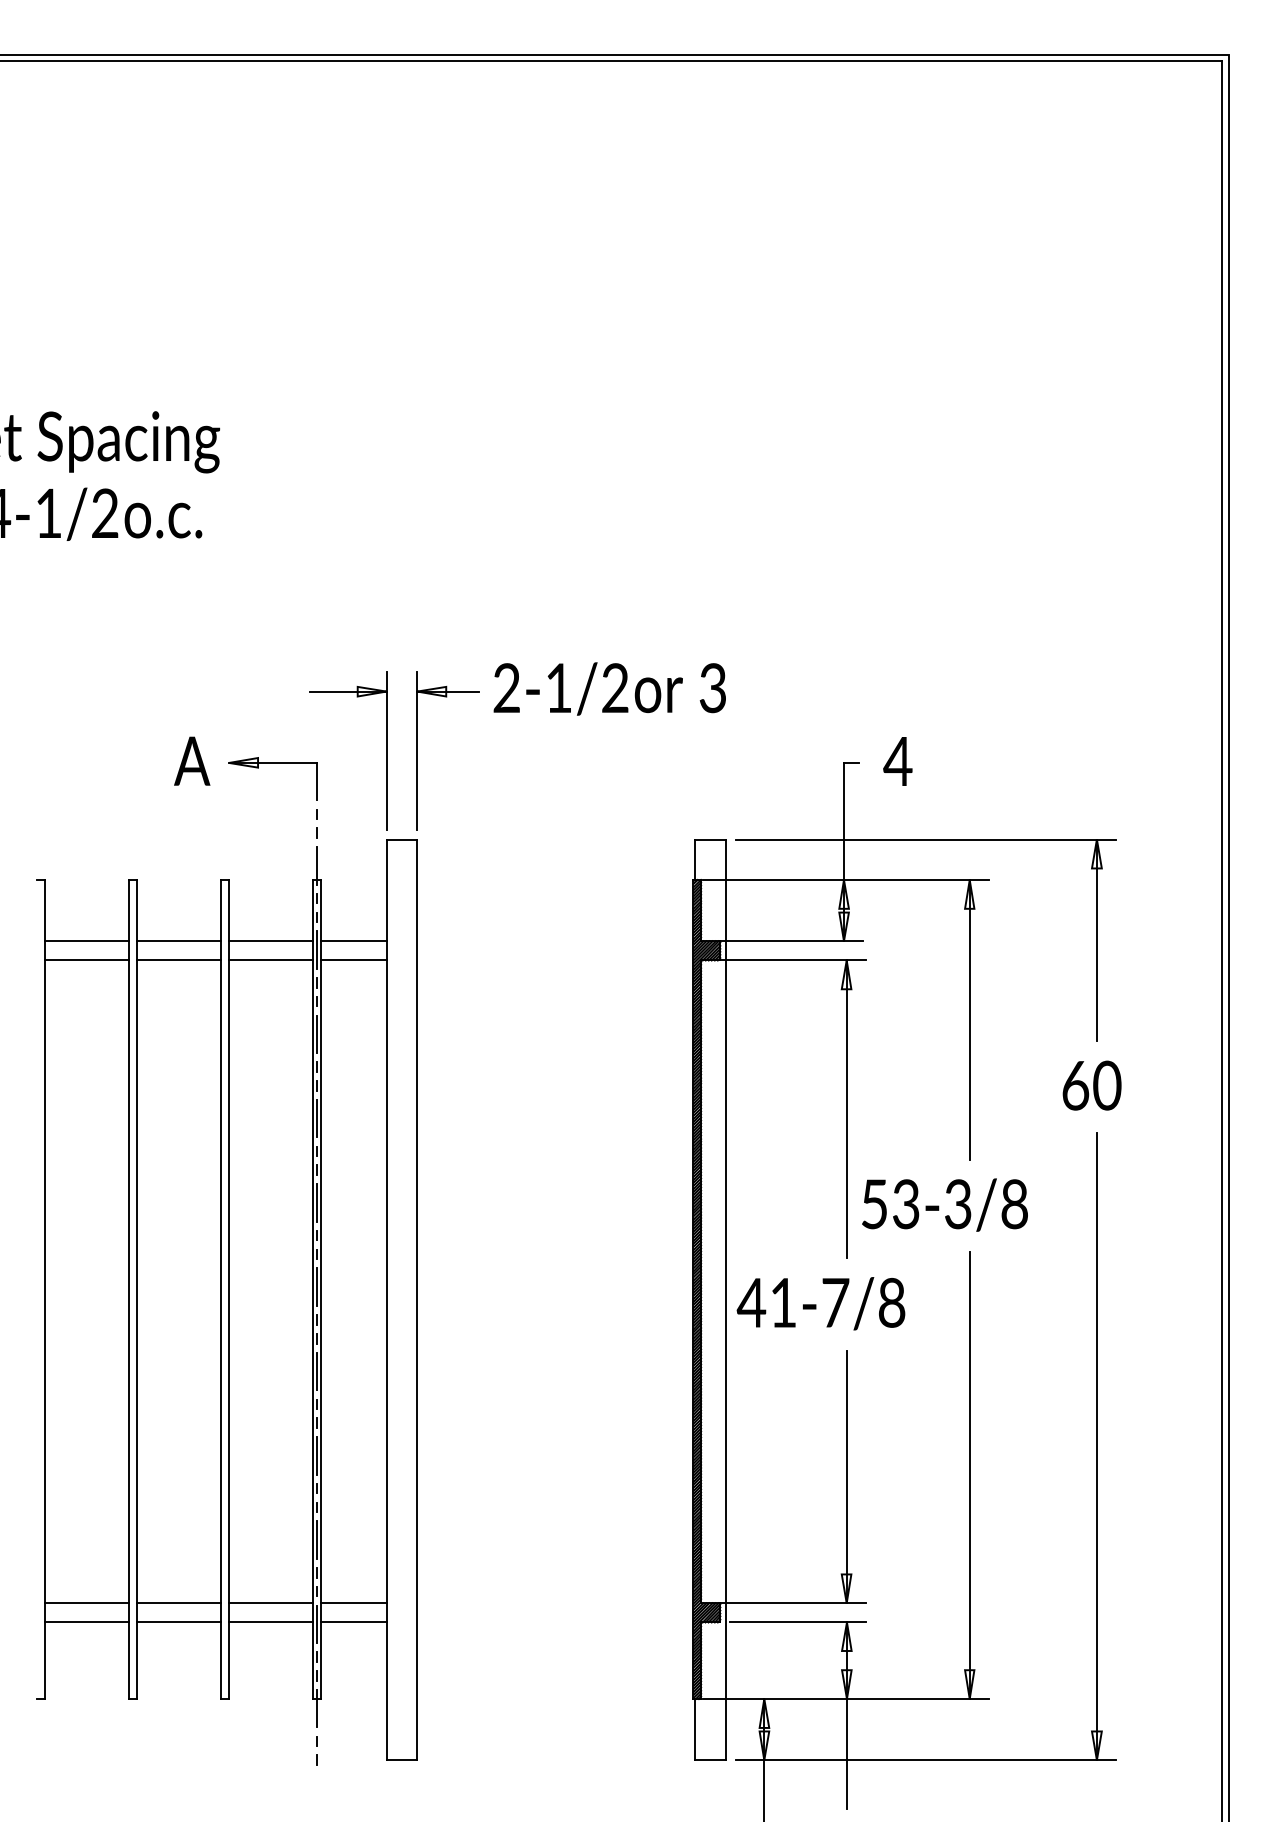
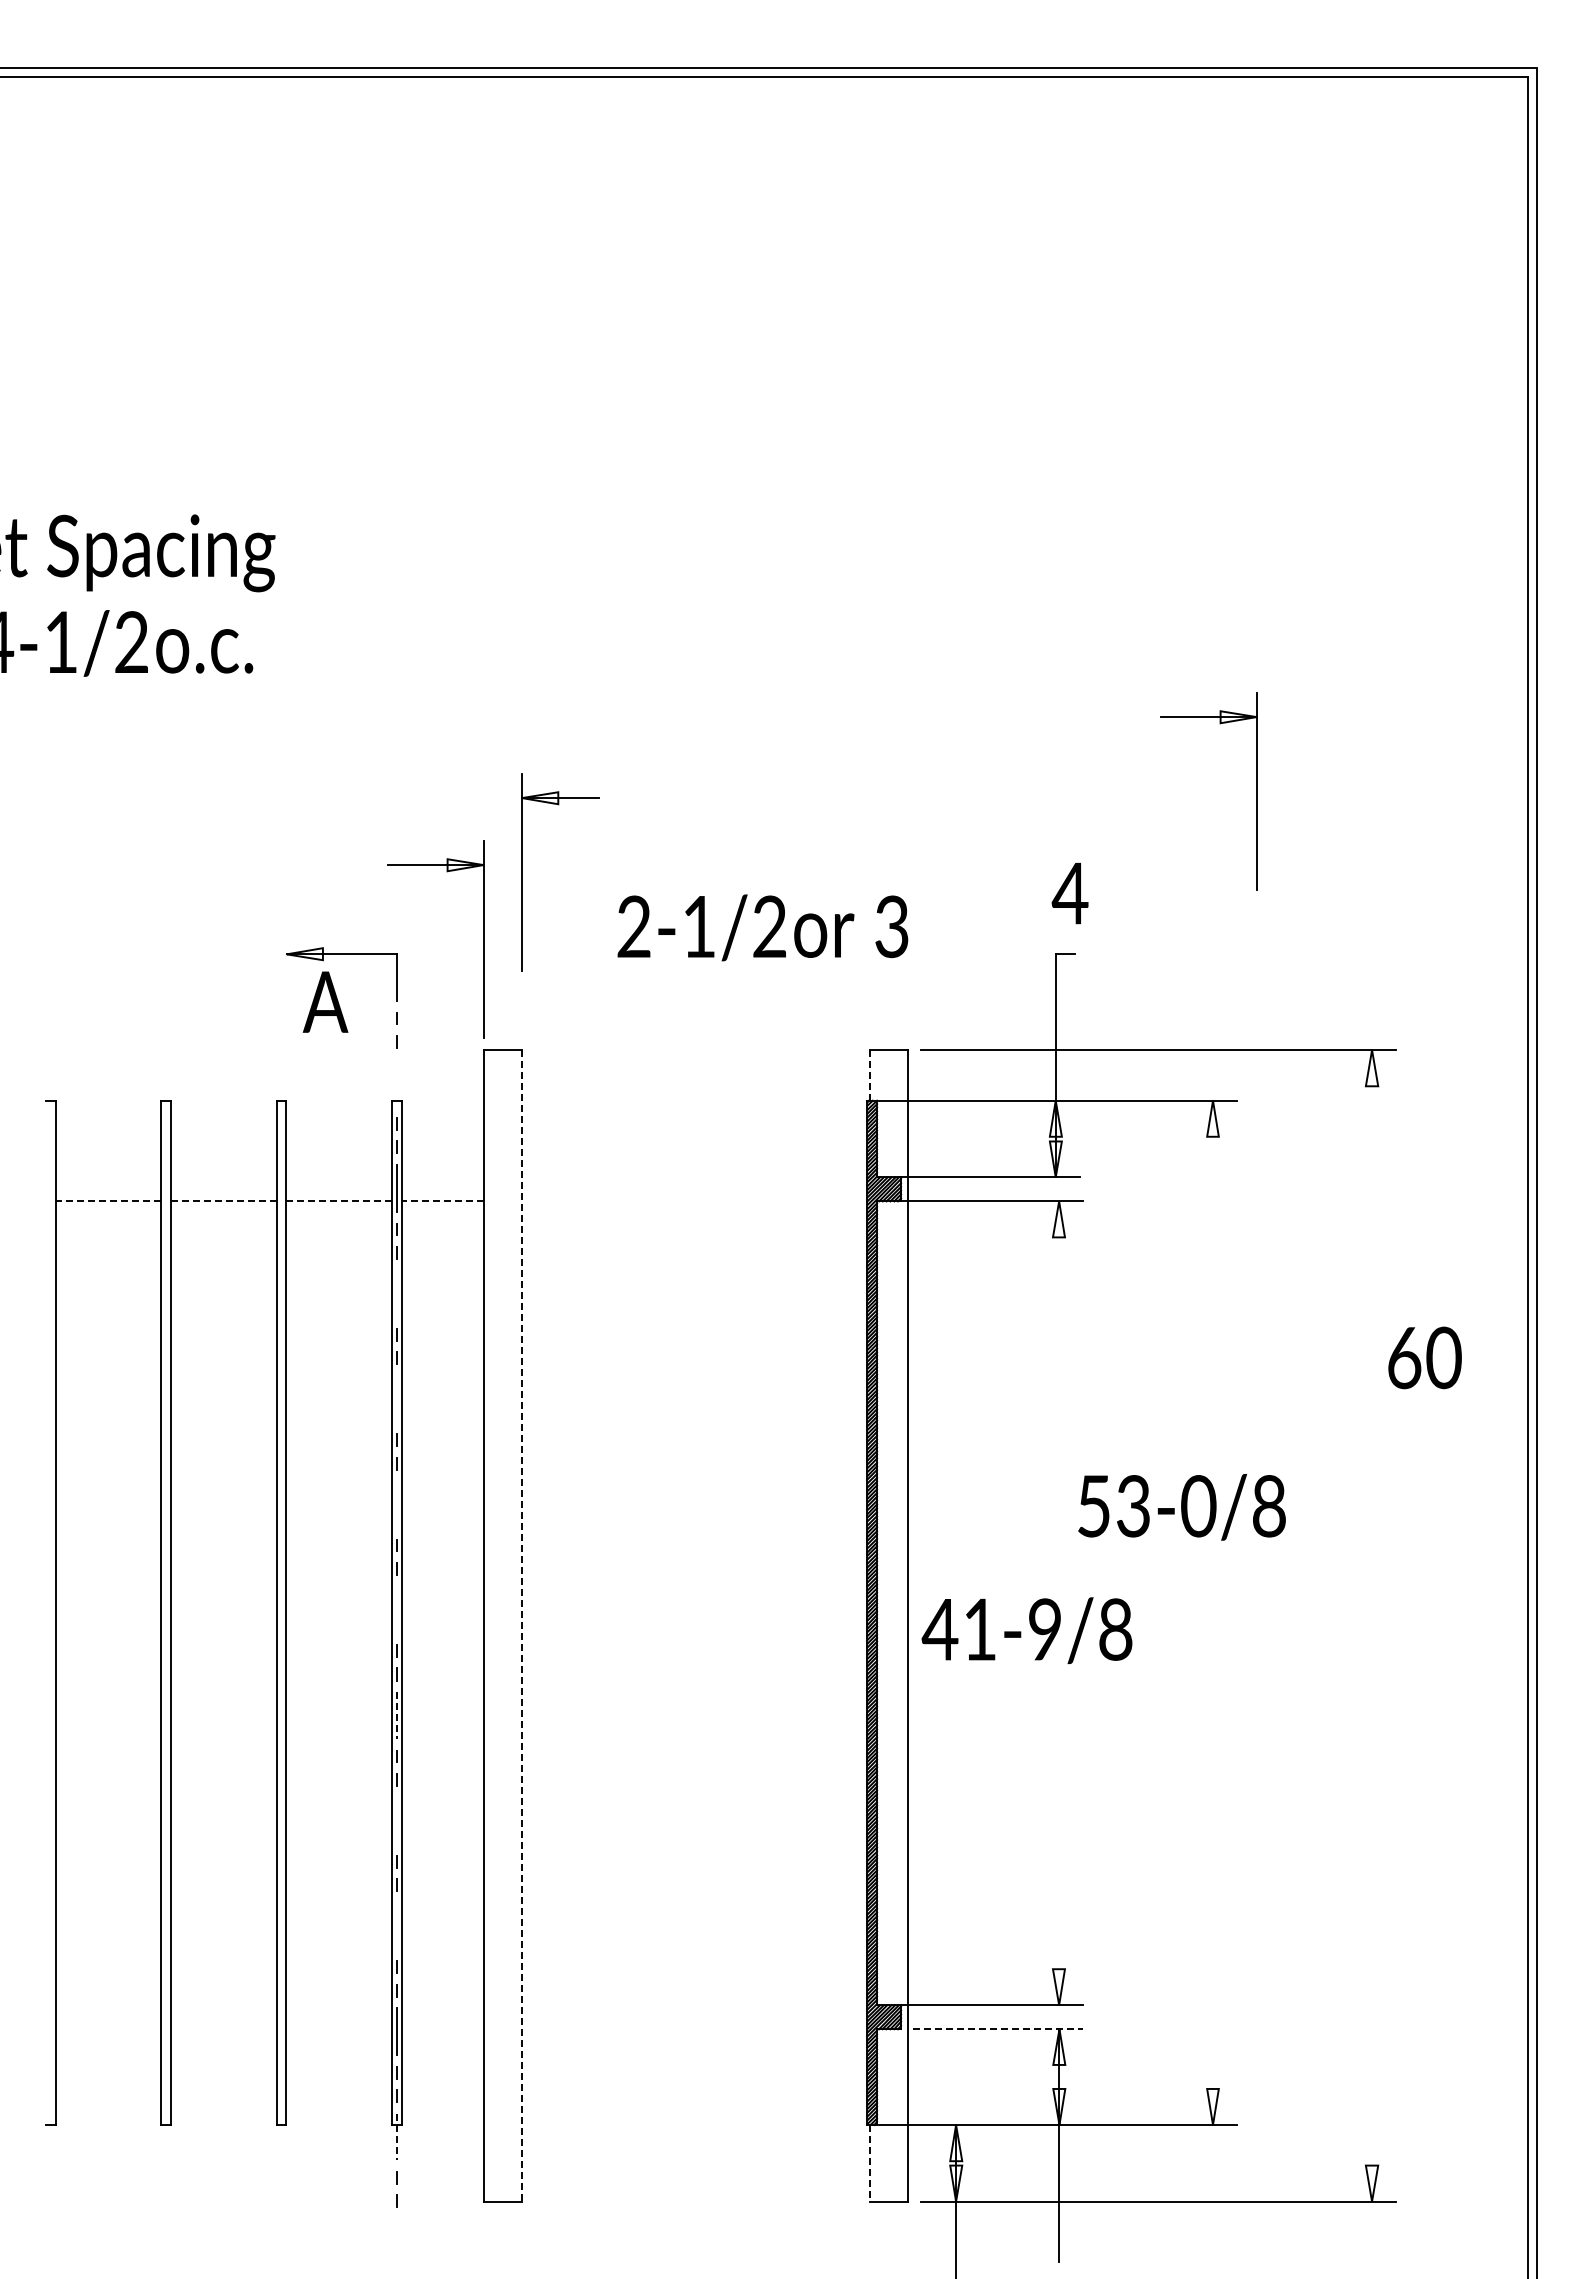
part: (1004, 632) -> (1256, 791), added
text: (609, 688) -> (762, 927), moved
part: (417, 751) -> (522, 872), moved
text: (192, 760) -> (325, 1001), moved
text: (897, 761) -> (1069, 893), moved
line: (695, 859) -> (869, 1075), solid -> dashed
line: (317, 865) -> (397, 1082), removed
line: (1097, 940) -> (1372, 1176), removed
line: (86, 941) -> (108, 1177), removed
line: (178, 941) -> (223, 1177), removed
line: (271, 941) -> (339, 1177), removed
line: (353, 941) -> (442, 1177), removed
line: (86, 960) -> (108, 1201), solid -> dashed
line: (179, 960) -> (224, 1201), solid -> dashed
line: (271, 960) -> (339, 1201), solid -> dashed
line: (353, 960) -> (442, 1201), solid -> dashed
line: (970, 1019) -> (1213, 1275), removed
line: (317, 1034) -> (397, 1293), removed
text: (1091, 1085) -> (1424, 1357), moved
line: (846, 1109) -> (1059, 1387), removed
line: (317, 1118) -> (397, 1398), removed
line: (317, 1202) -> (397, 1504), removed
text: (958, 1204) -> (1198, 1506), 53-3/8 -> 53-0/8
line: (317, 1286) -> (397, 1609), removed
line: (417, 1299) -> (522, 1625), solid -> dashed
text: (835, 1302) -> (1045, 1629), 41-7/8 -> 41-9/8
line: (317, 1371) -> (397, 1715), solid -> dashed
line: (1097, 1446) -> (1372, 1809), removed
line: (317, 1455) -> (397, 1820), removed
line: (970, 1475) -> (1213, 1845), removed
line: (846, 1477) -> (1059, 1847), removed
line: (317, 1539) -> (397, 1925), removed
line: (86, 1603) -> (108, 2005), removed
line: (178, 1603) -> (223, 2005), removed
line: (271, 1603) -> (339, 2005), removed
line: (353, 1603) -> (442, 2005), removed
line: (86, 1622) -> (108, 2029), removed
line: (178, 1622) -> (223, 2029), removed
line: (271, 1622) -> (339, 2029), removed
line: (353, 1622) -> (442, 2029), removed
line: (798, 1622) -> (998, 2029), solid -> dashed
line: (317, 1709) -> (397, 2137), solid -> dashed
line: (695, 1729) -> (869, 2163), solid -> dashed

